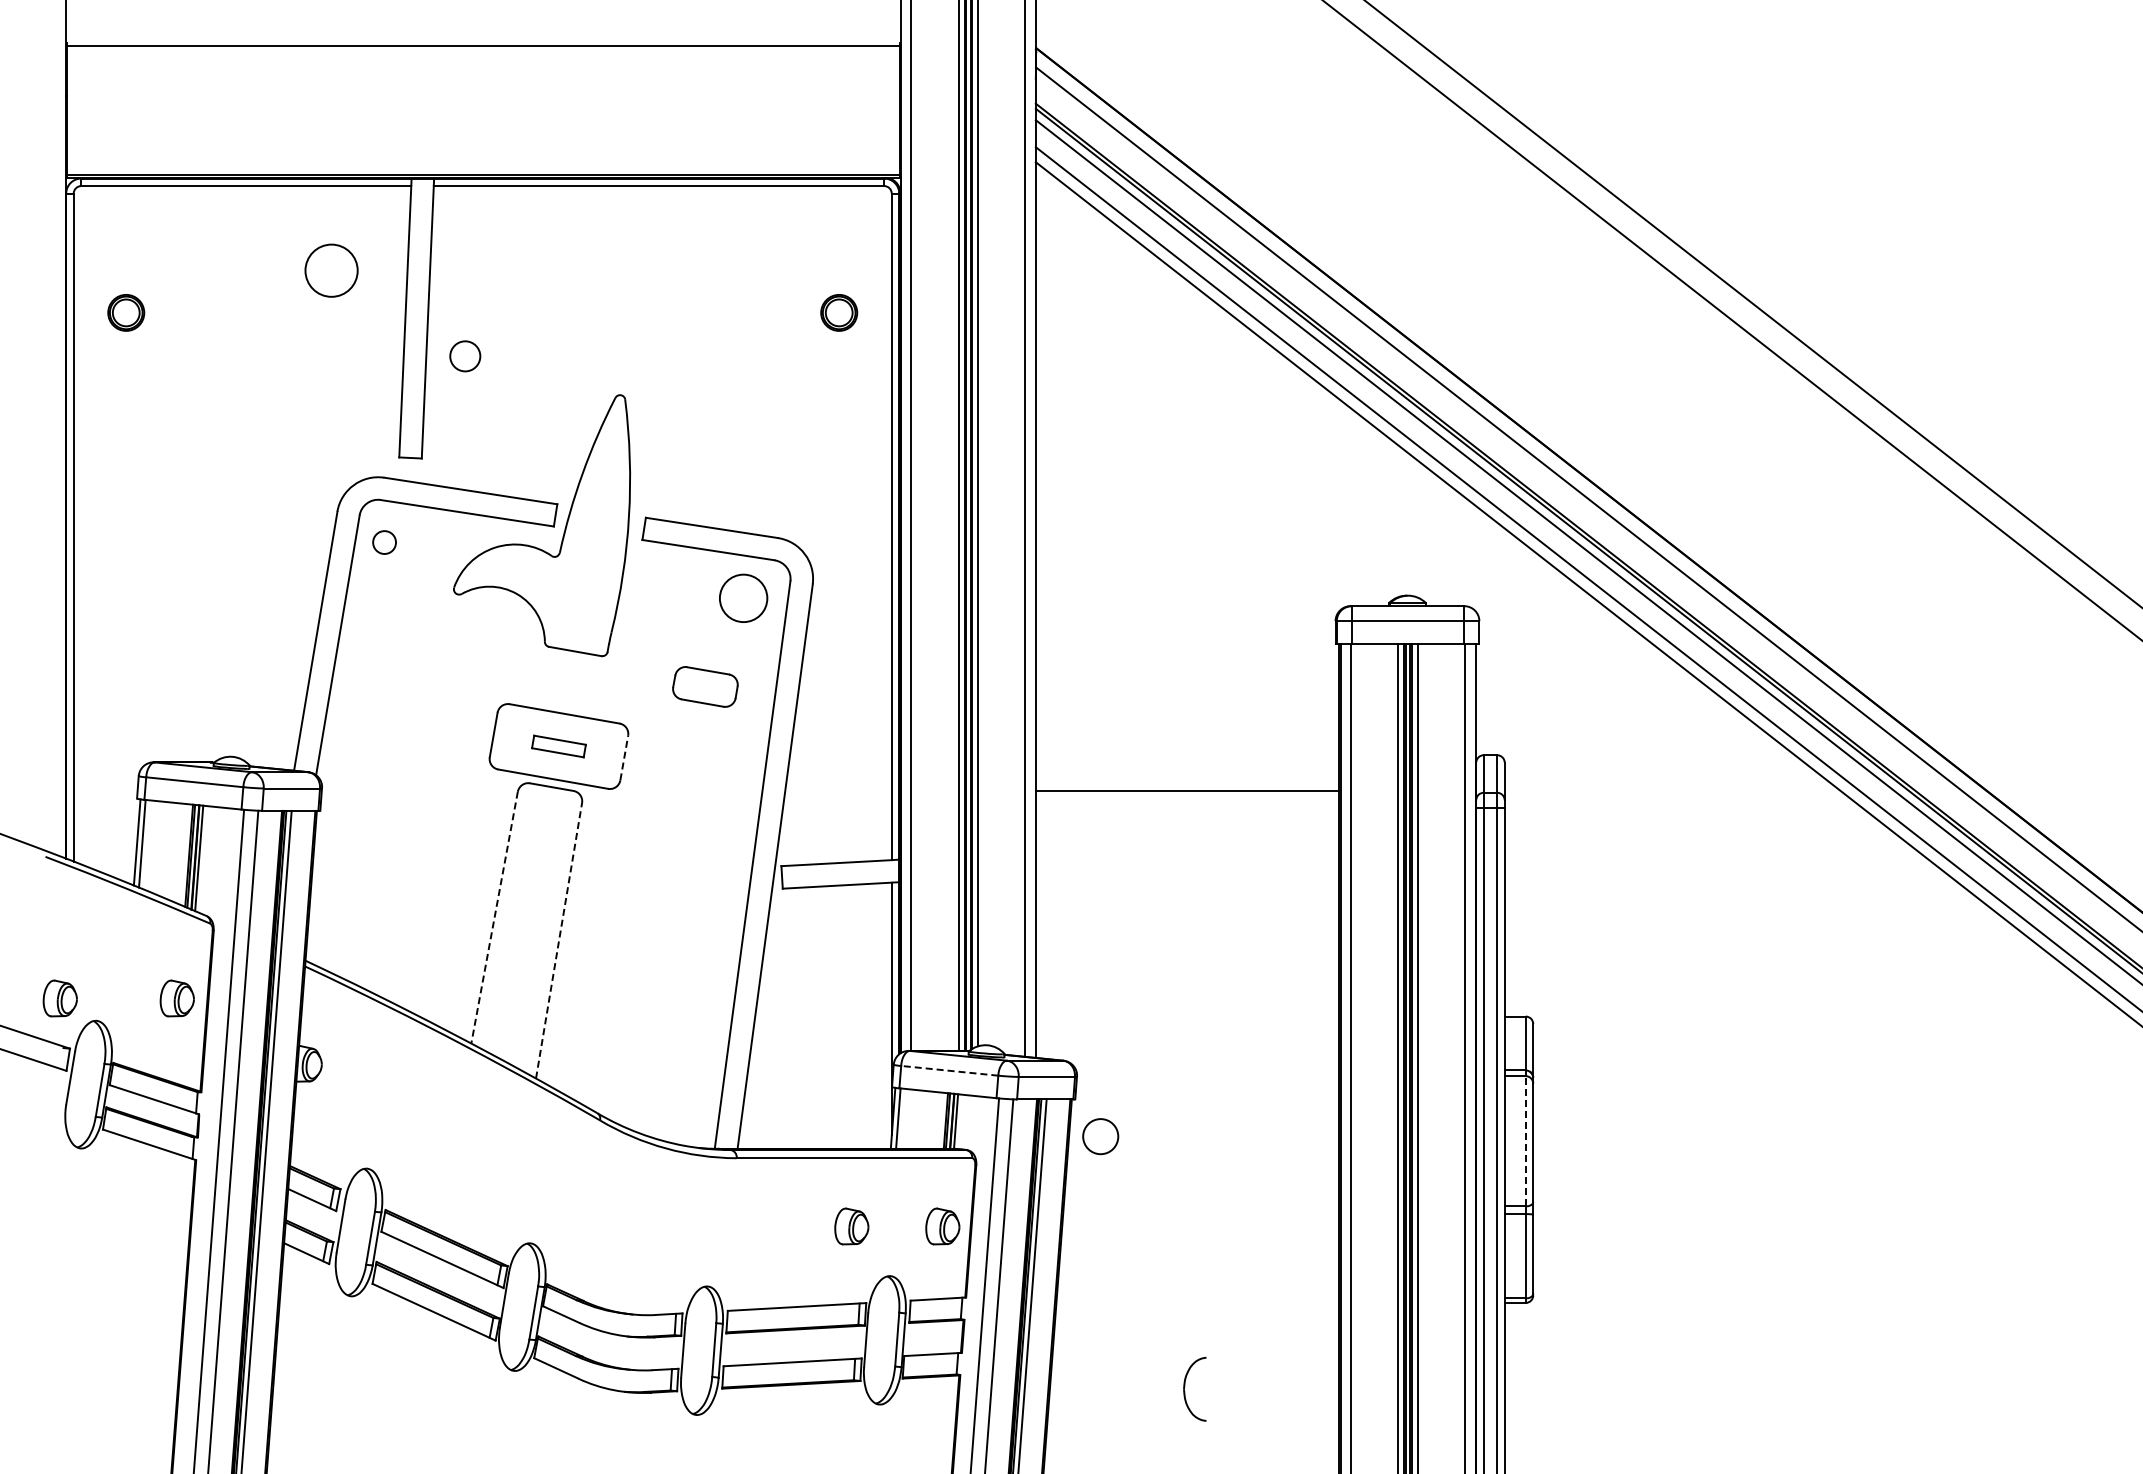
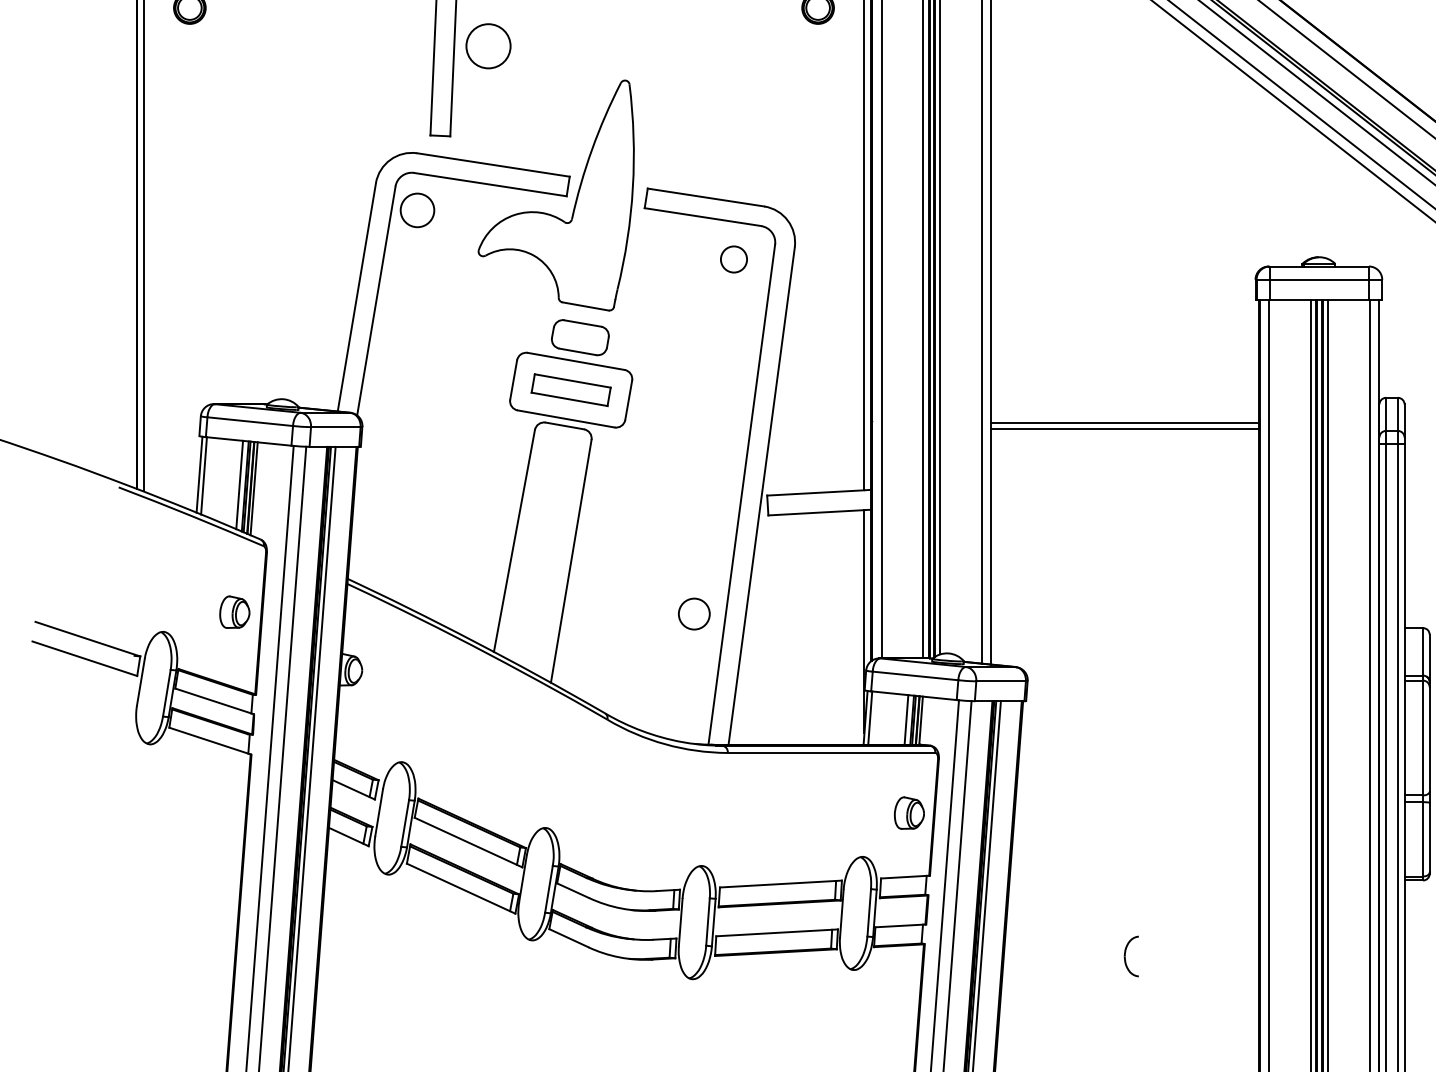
circle: (465, 356) -> (488, 46), size x1.67
circle: (384, 542) -> (417, 210), size x1.67
circle: (743, 597) -> (733, 258), size x0.62
part: (705, 686) -> (580, 337), moved
part: (558, 746) -> (570, 390), size x1.67
line: (624, 758) -> (628, 400), dashed -> solid
line: (1187, 783) -> (1125, 422), added
line: (182, 854) -> (239, 485), added
line: (494, 918) -> (514, 541), dashed -> solid
line: (559, 940) -> (571, 561), dashed -> solid
part: (59, 998) -> (131, 612), removed
line: (949, 1070) -> (915, 675), dashed -> solid
line: (939, 1120) -> (906, 719), added
circle: (1100, 1136) -> (694, 613), moved
line: (1525, 1140) -> (1422, 737), dashed -> solid
part: (851, 1226) -> (828, 813), removed
part: (1194, 1388) -> (1131, 955), size x0.71

